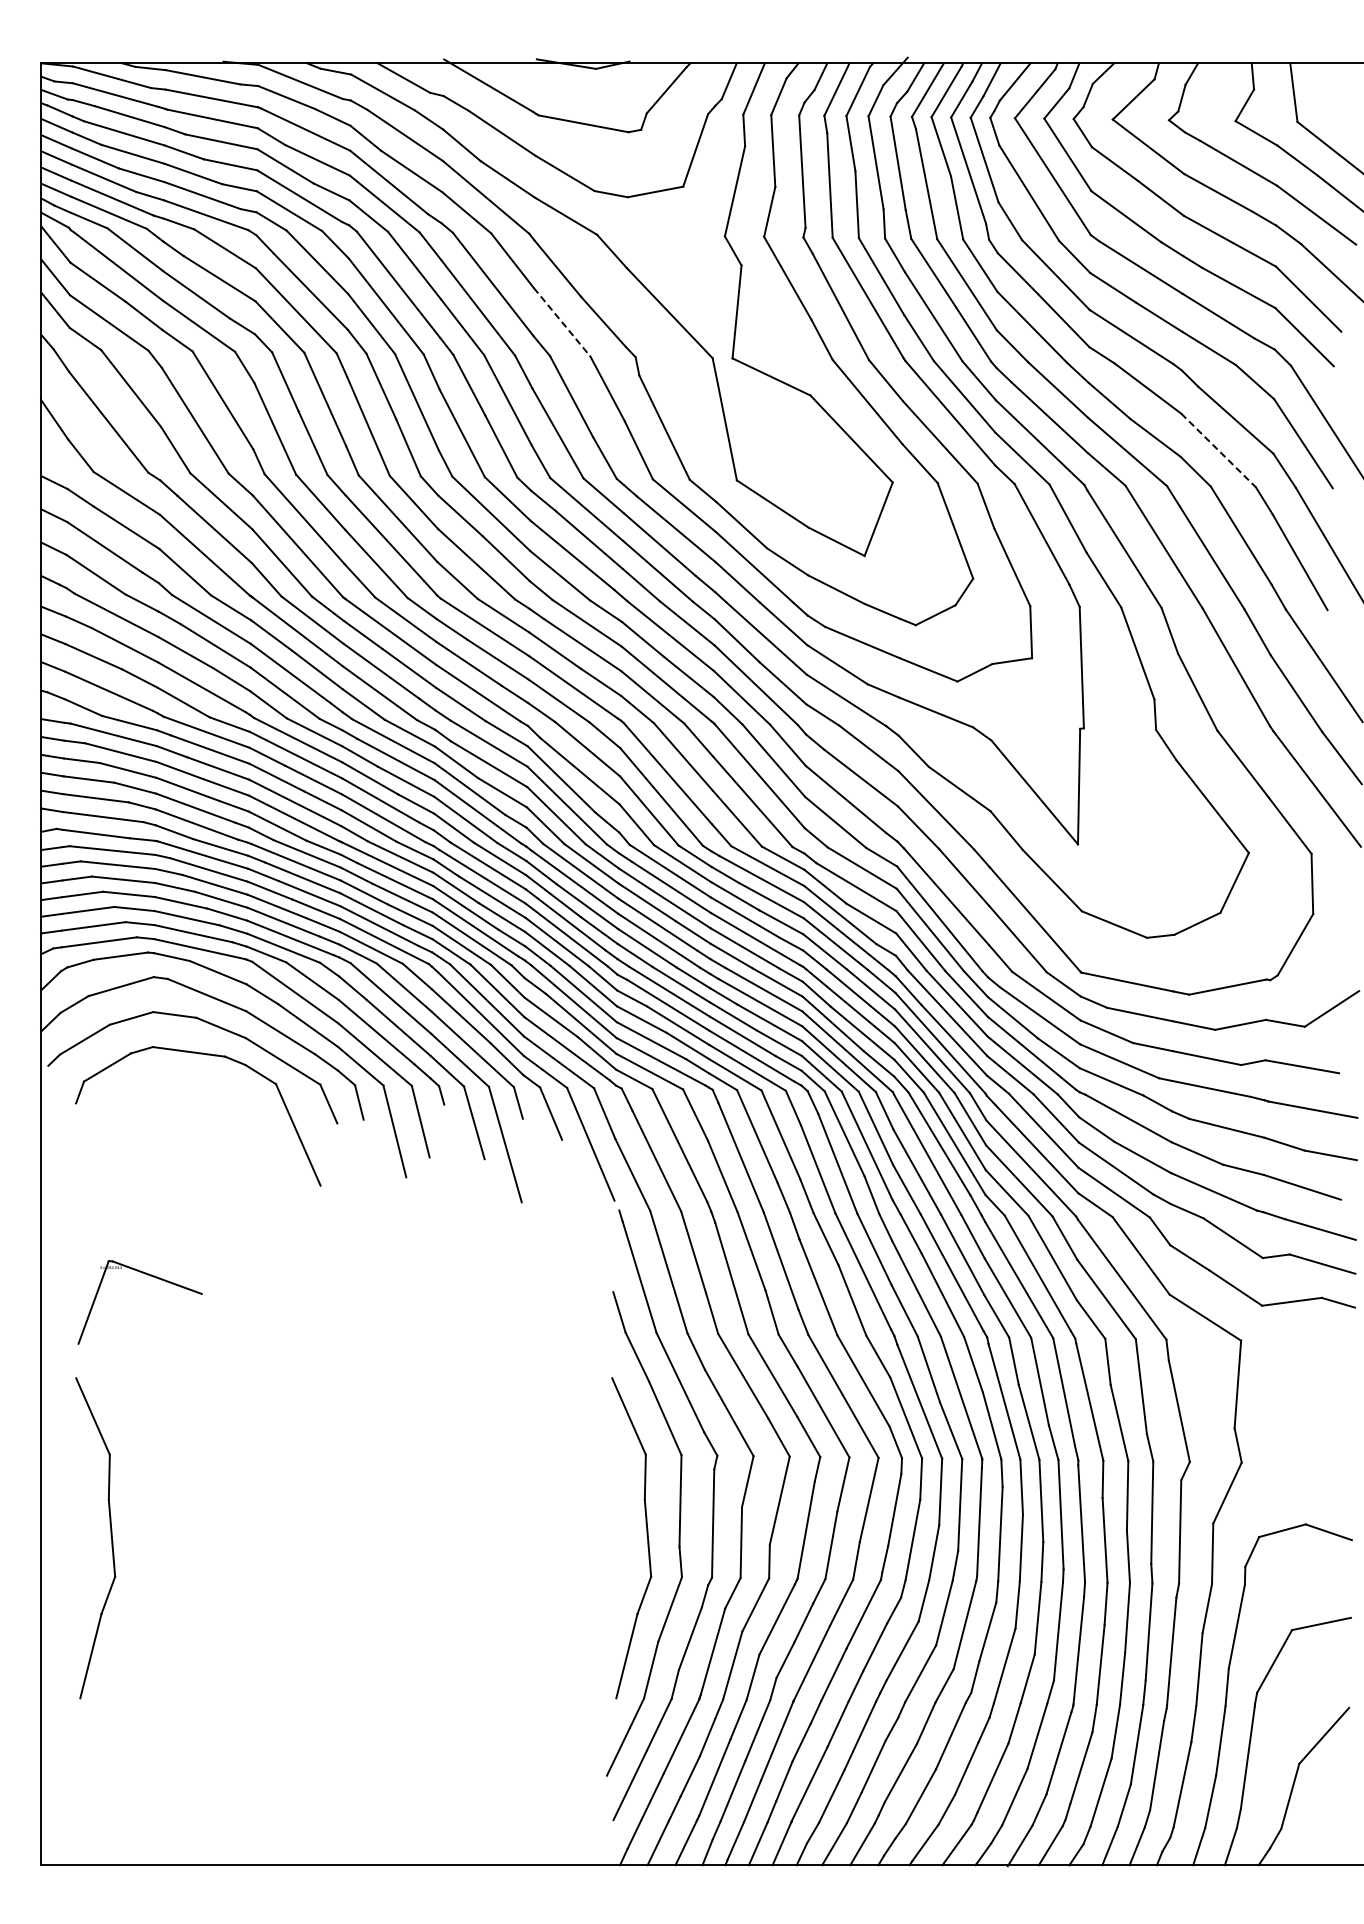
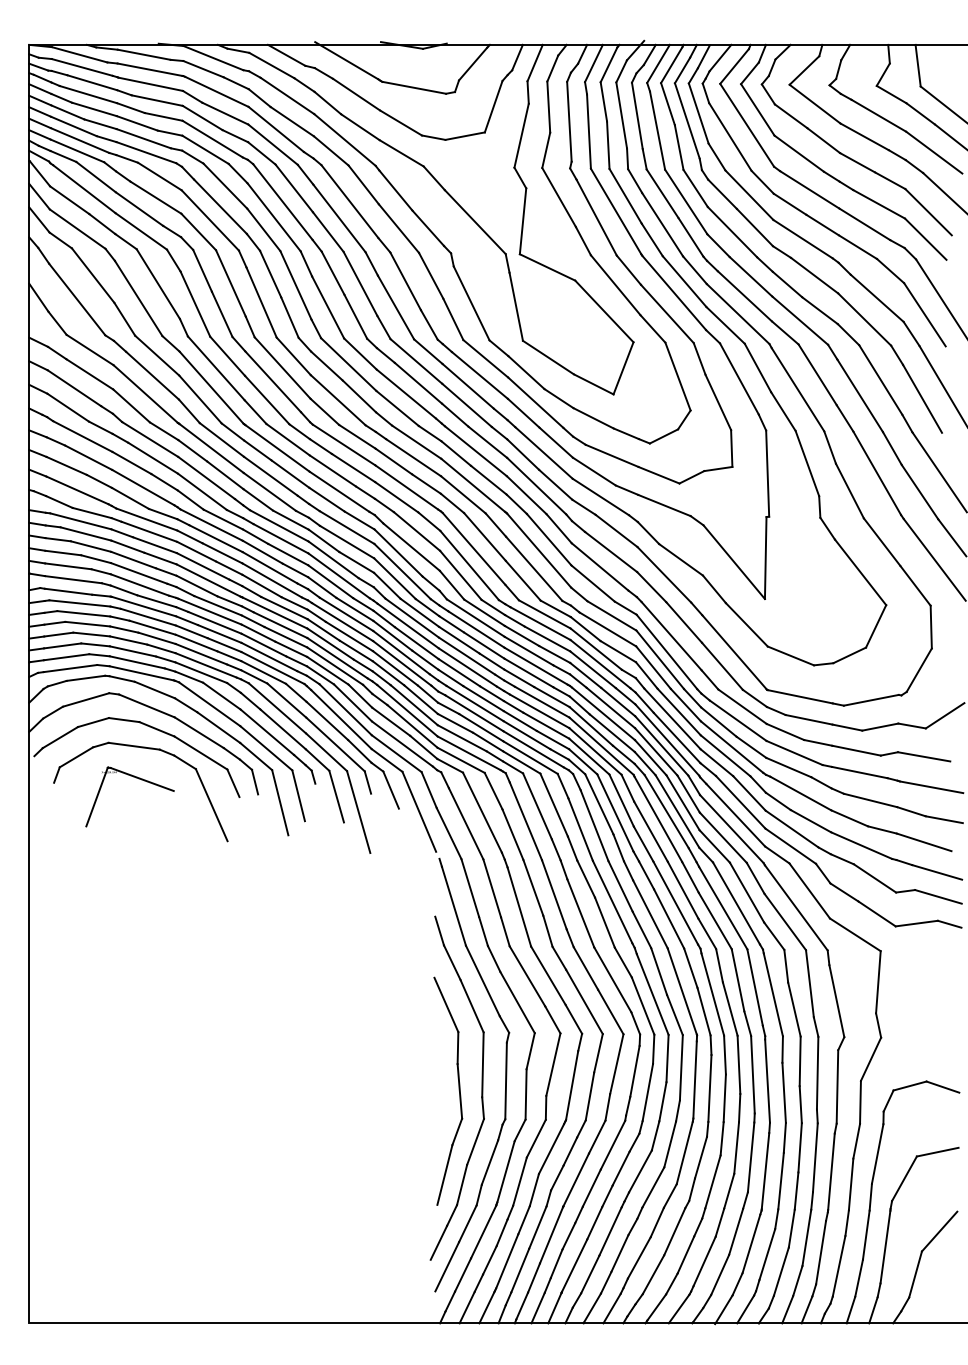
line: (562, 322) -> (399, 228), dashed -> solid
line: (1218, 450) -> (864, 319), dashed -> solid
part: (147, 1275) -> (135, 777), moved
part: (110, 1535) -> (78, 1089), removed

